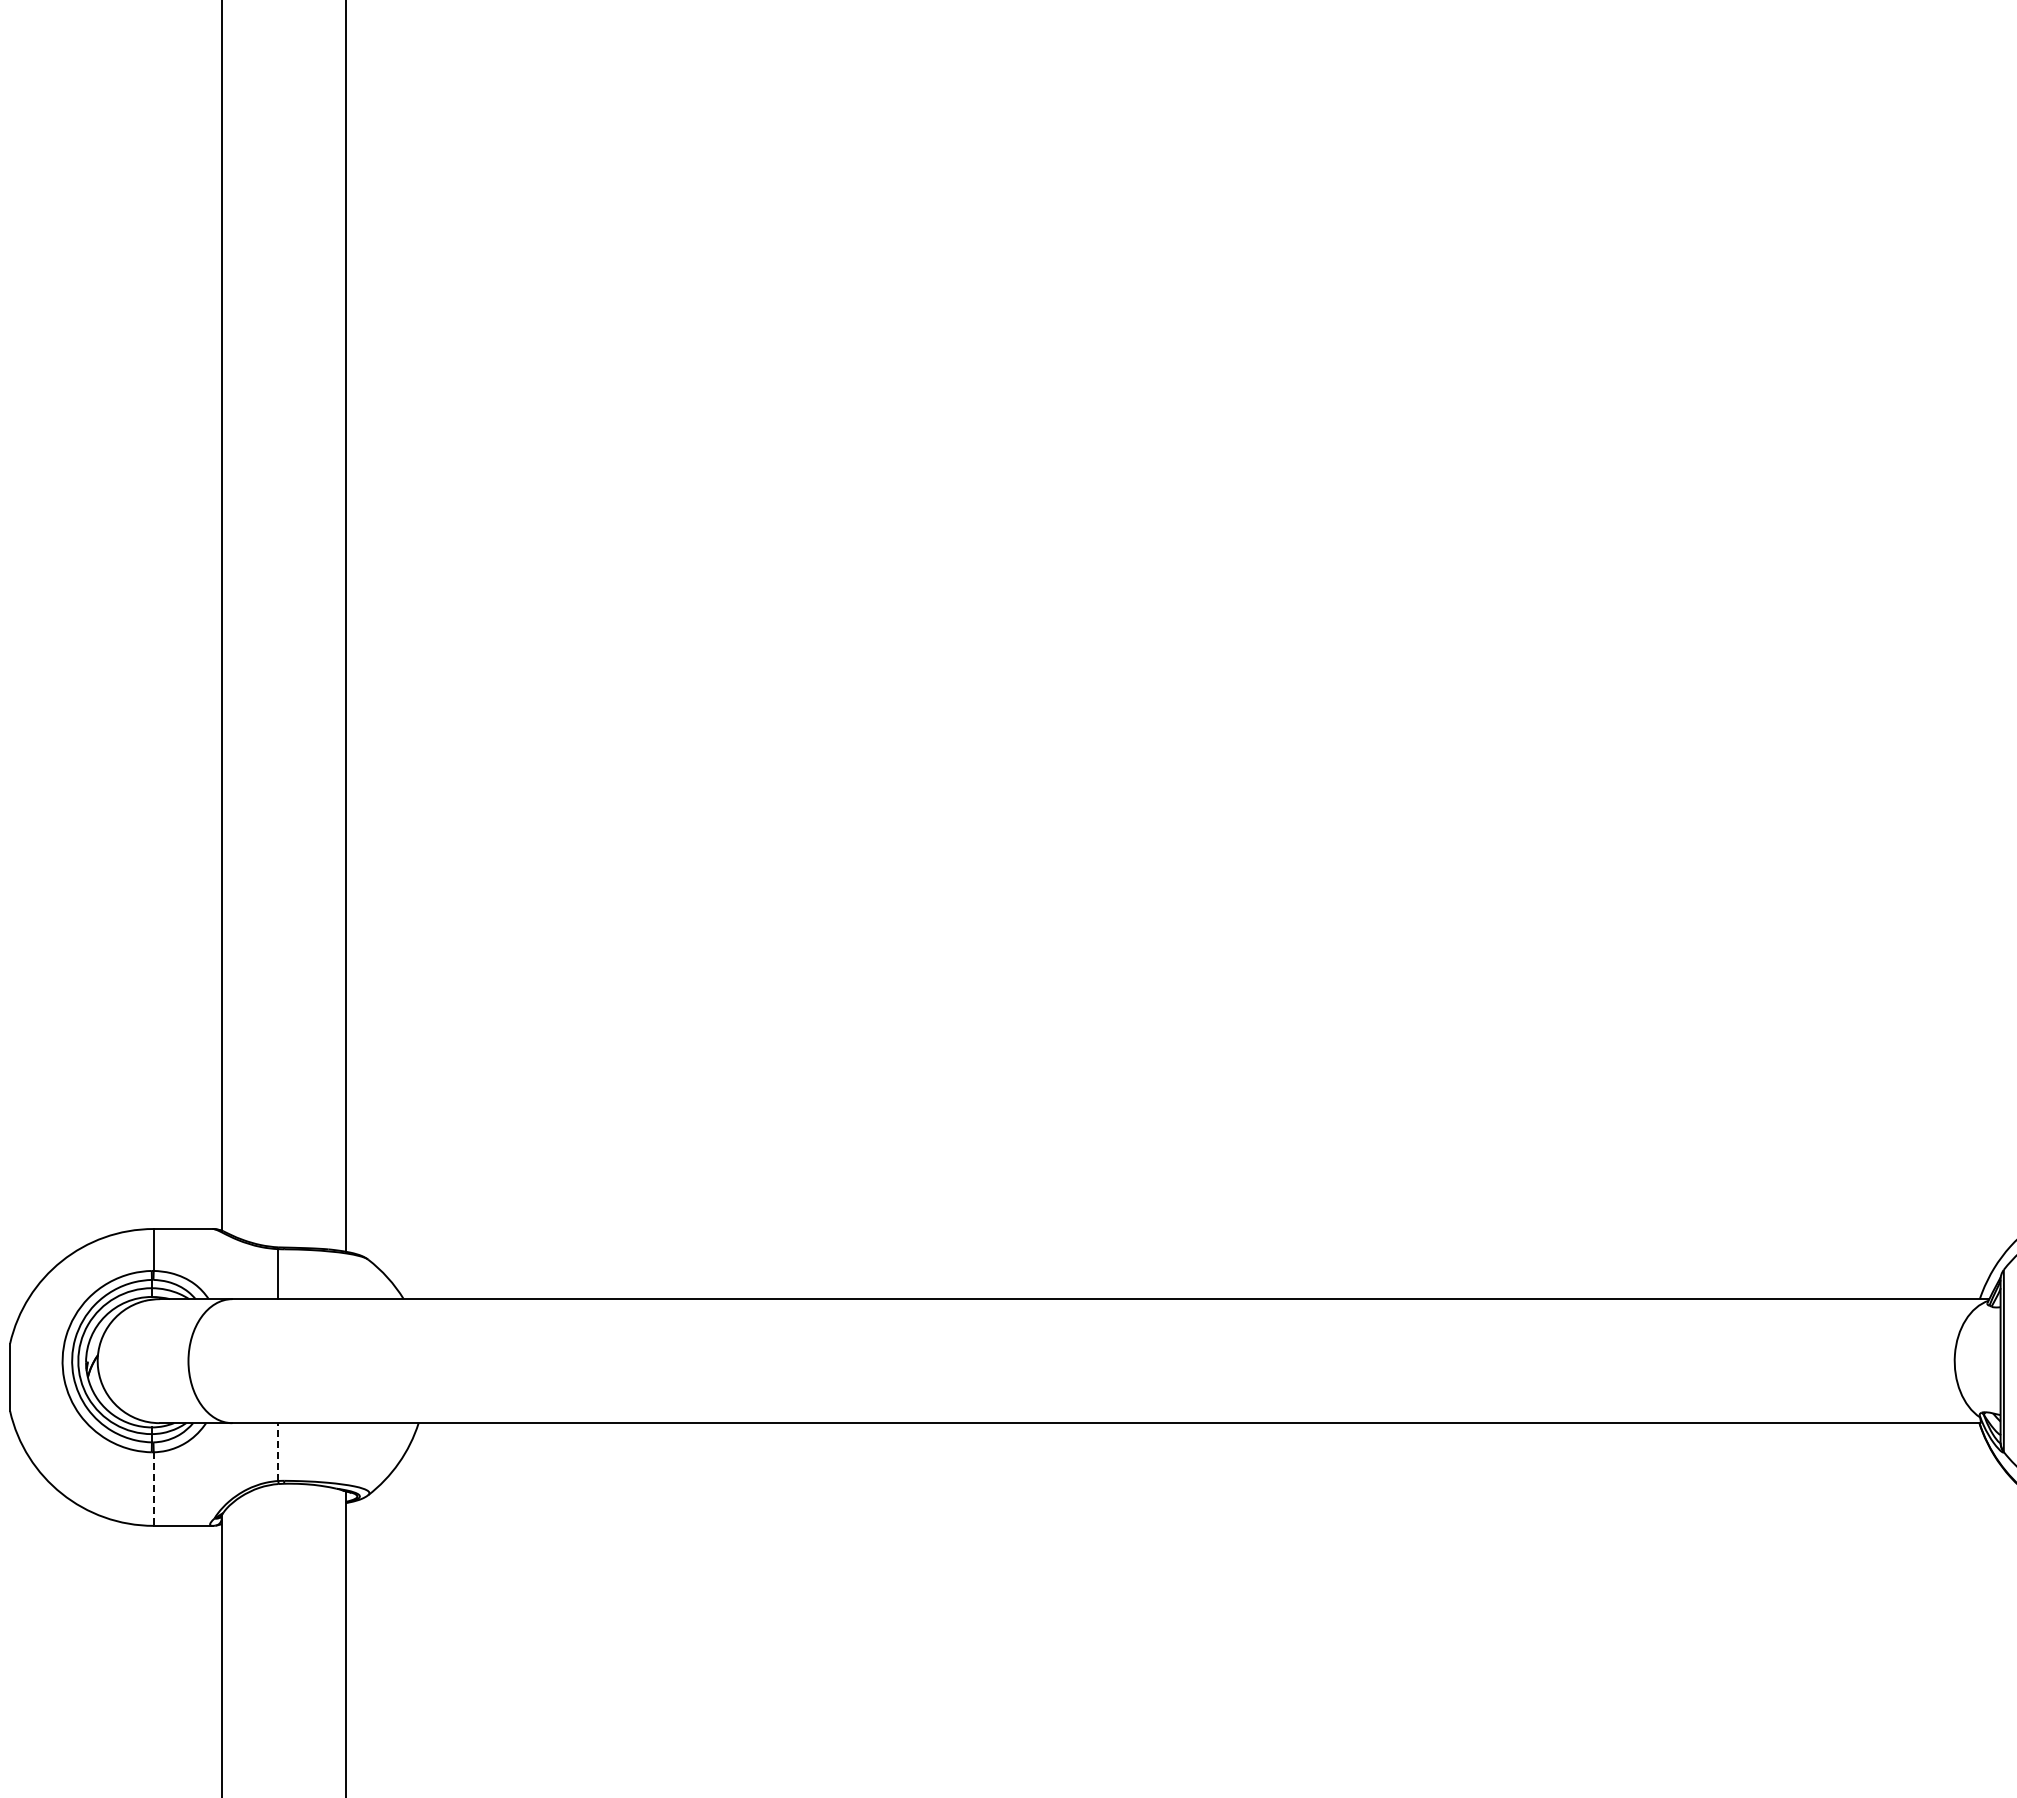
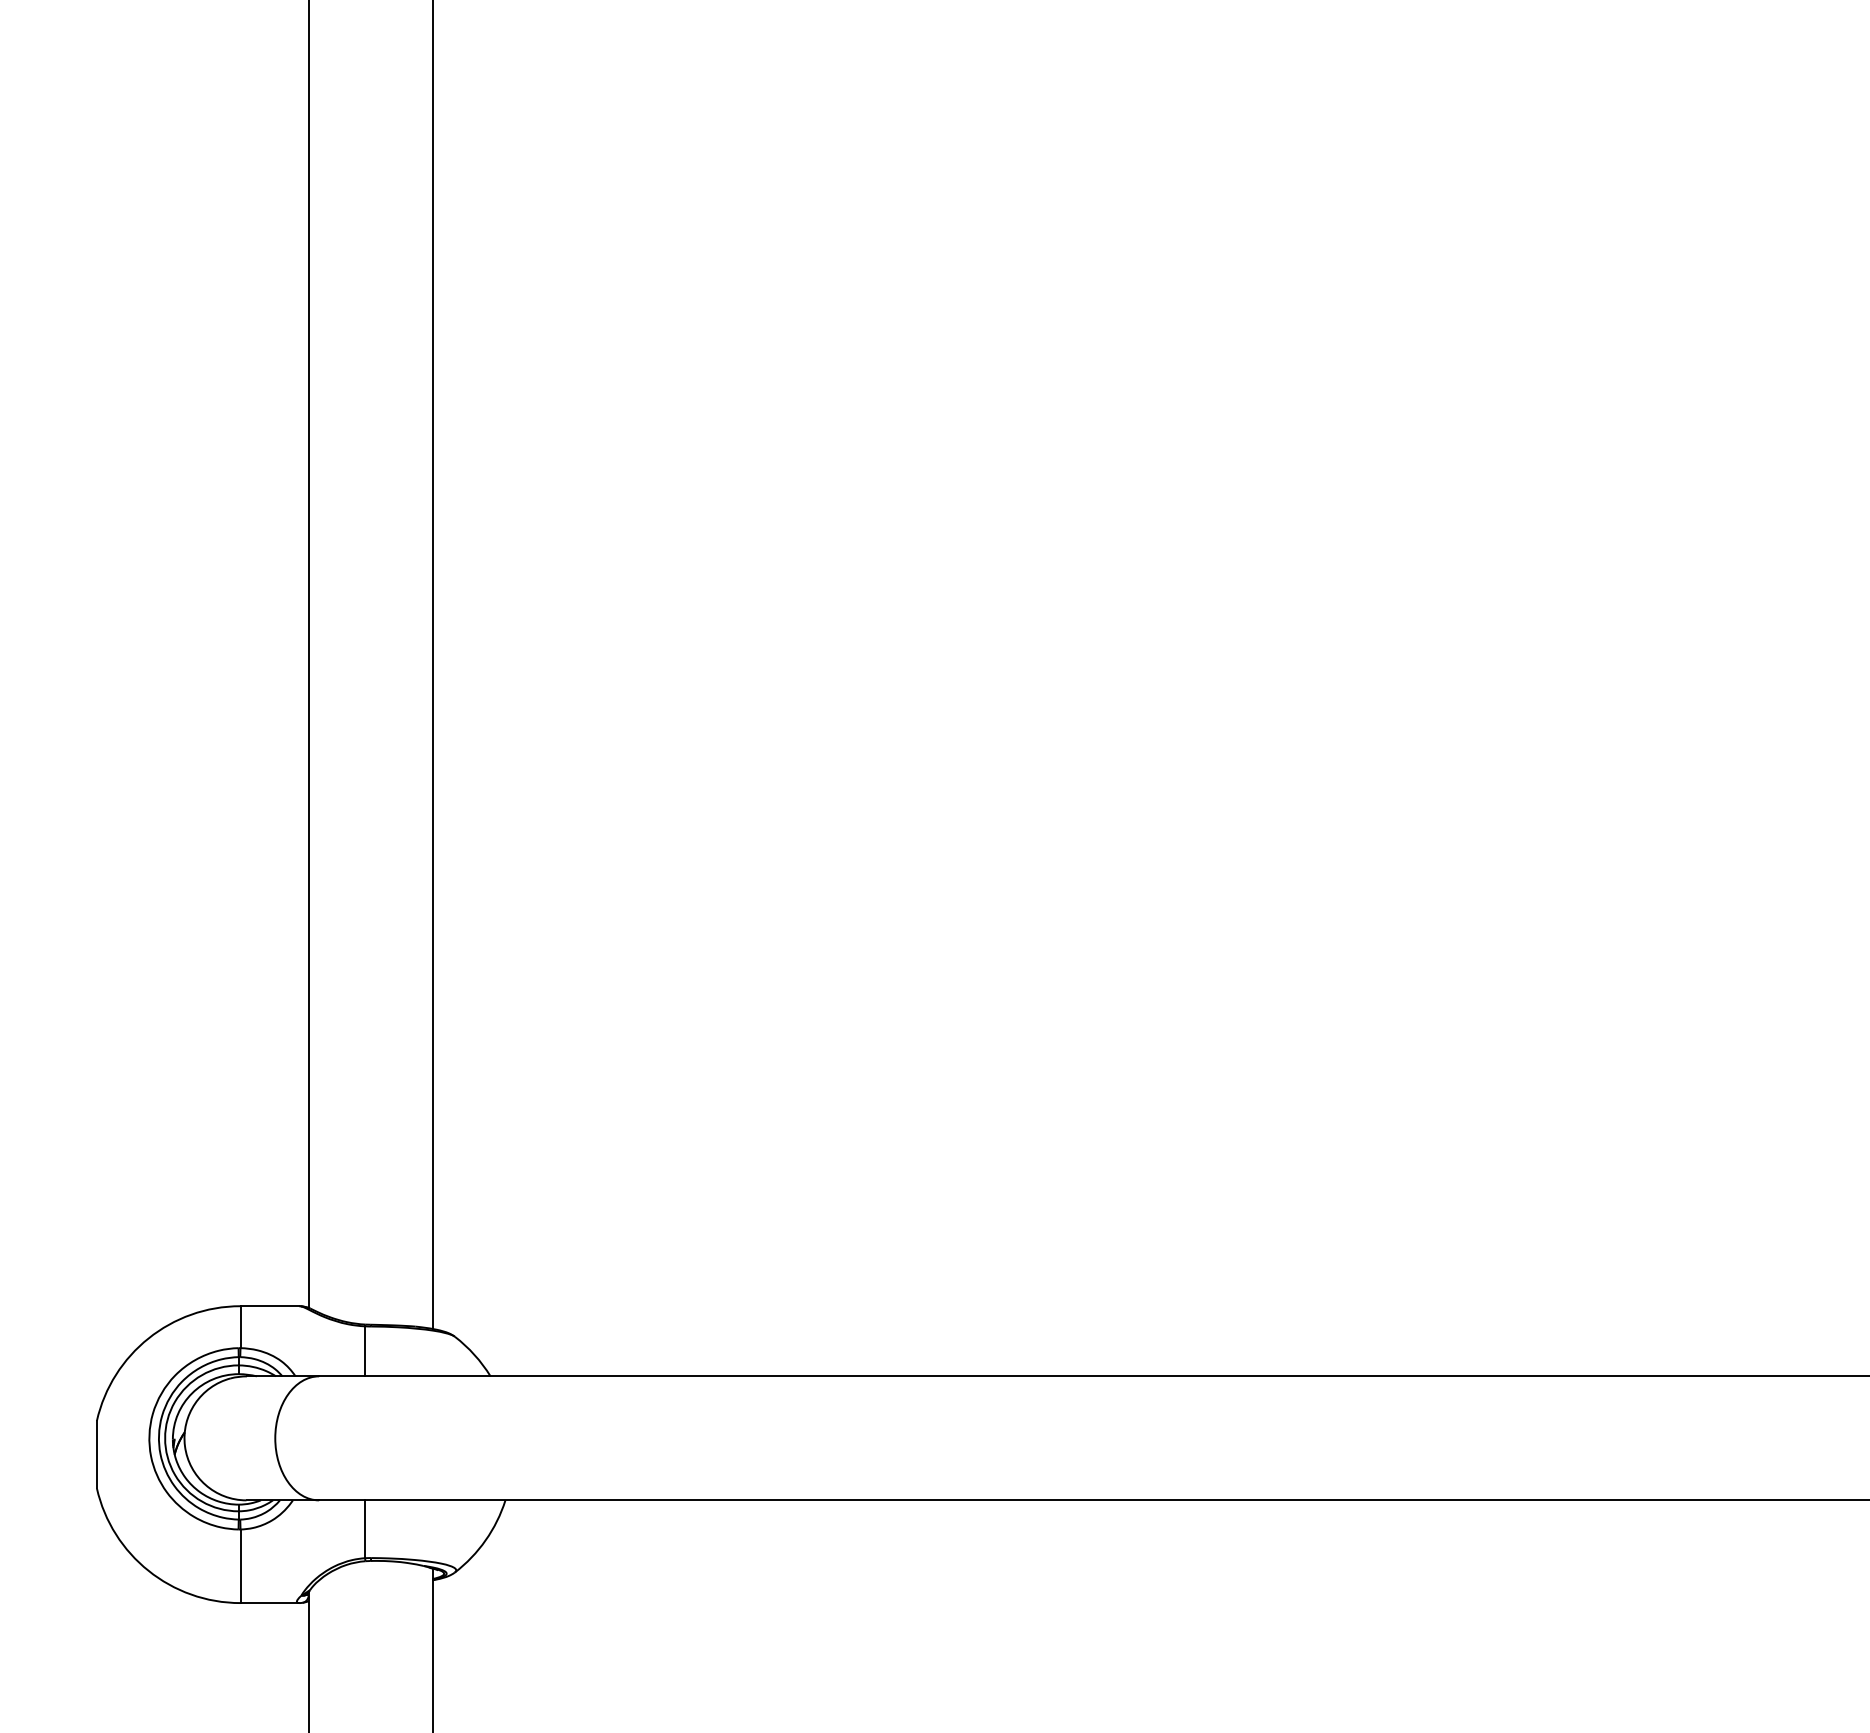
line: (278, 1452) -> (365, 1529), dashed -> solid
line: (153, 1489) -> (240, 1566), dashed -> solid

